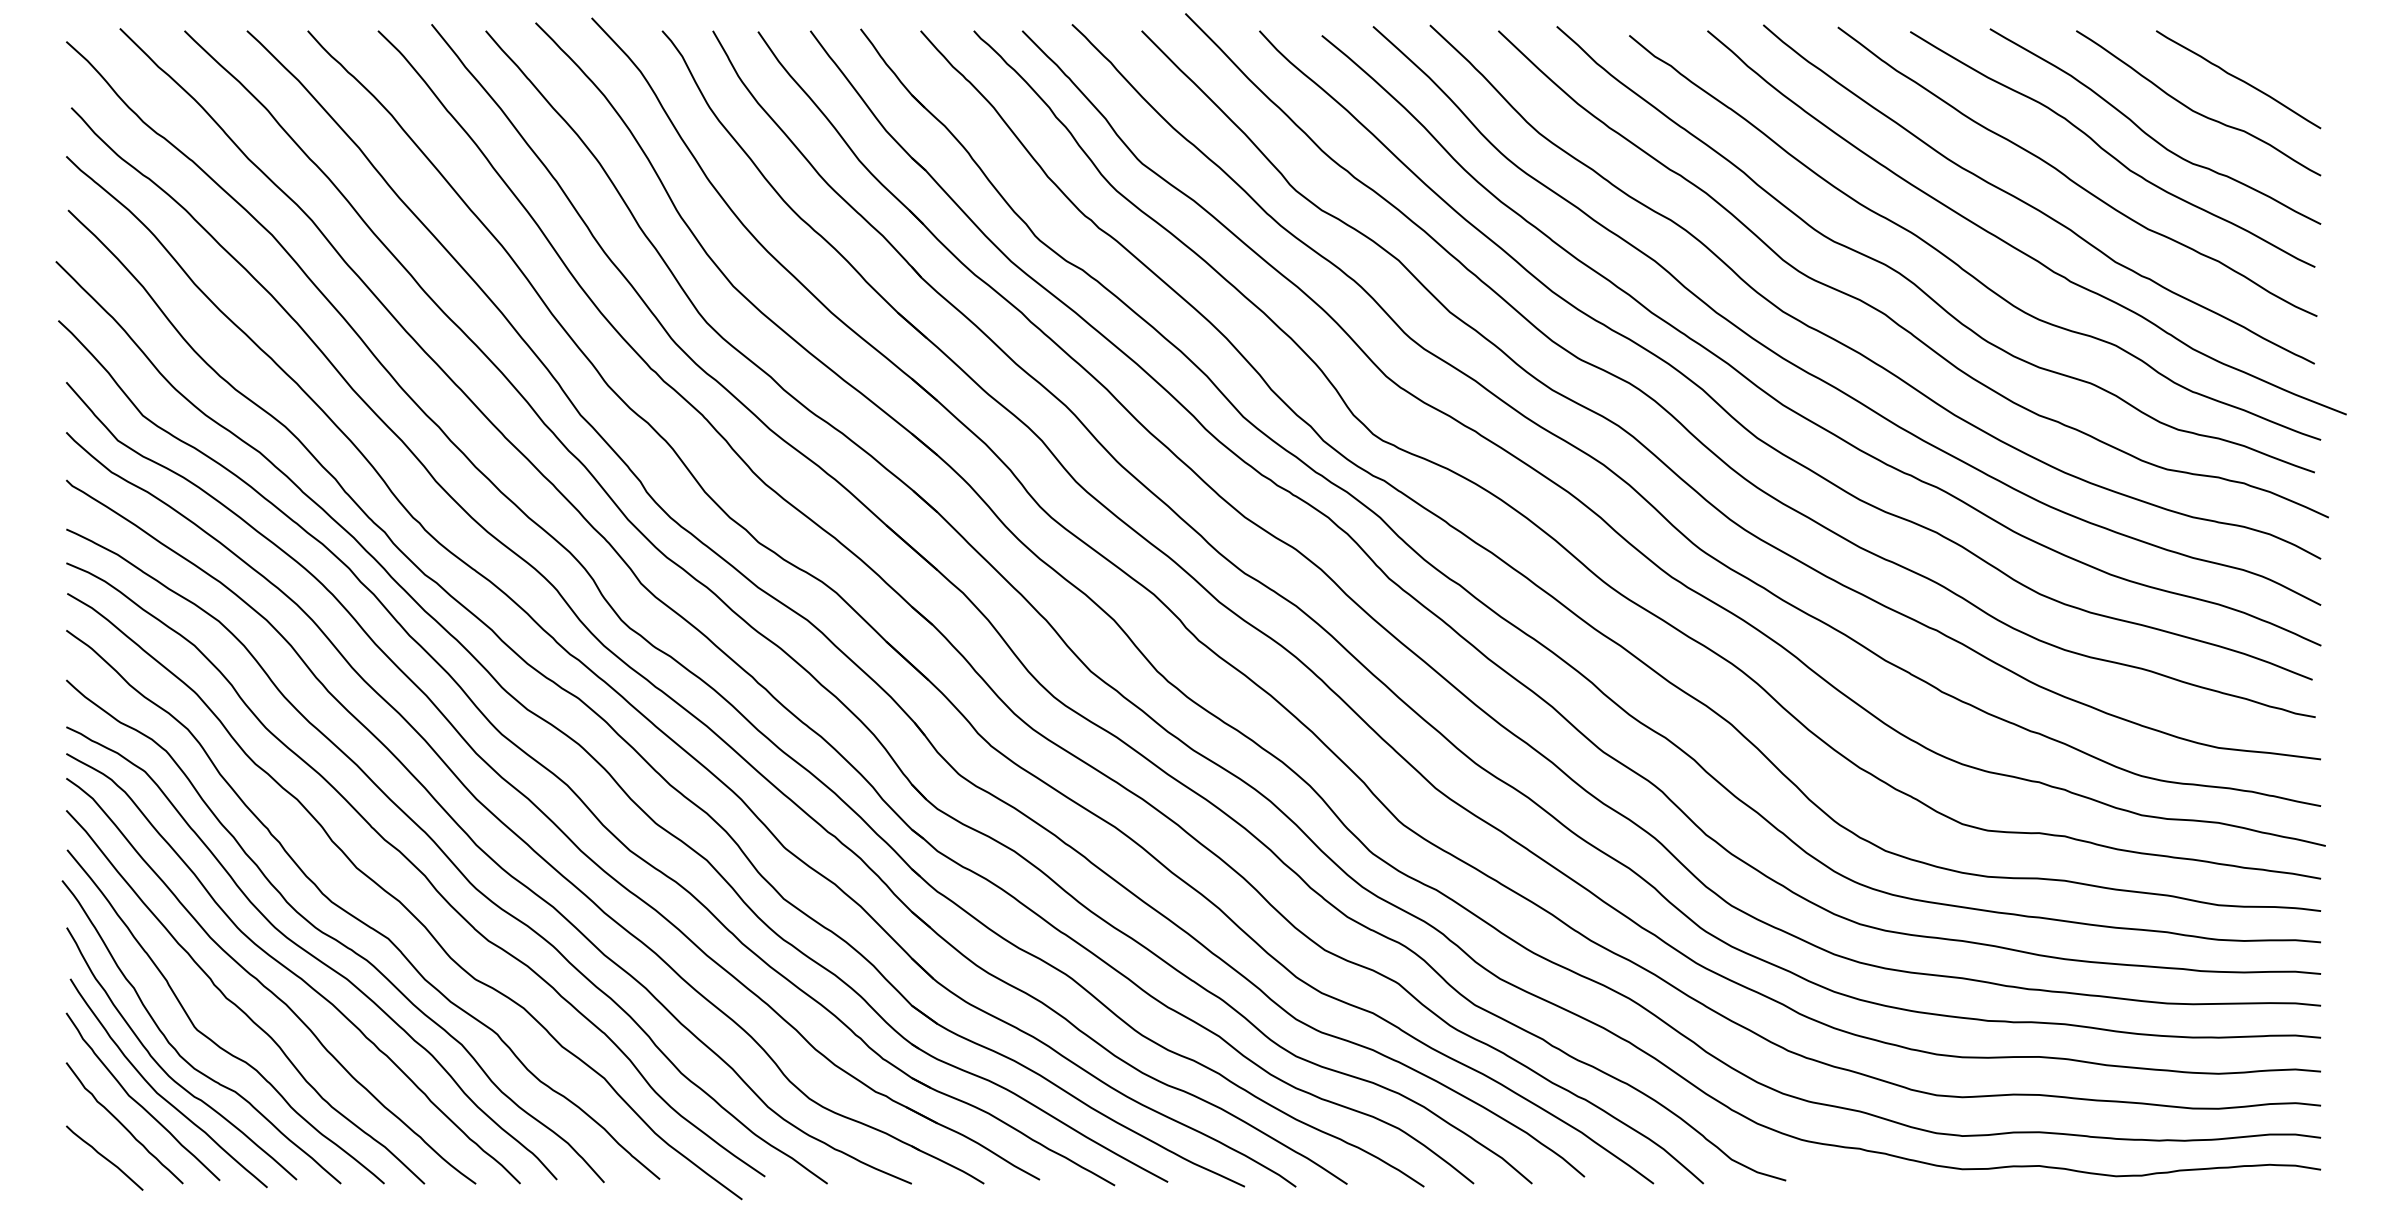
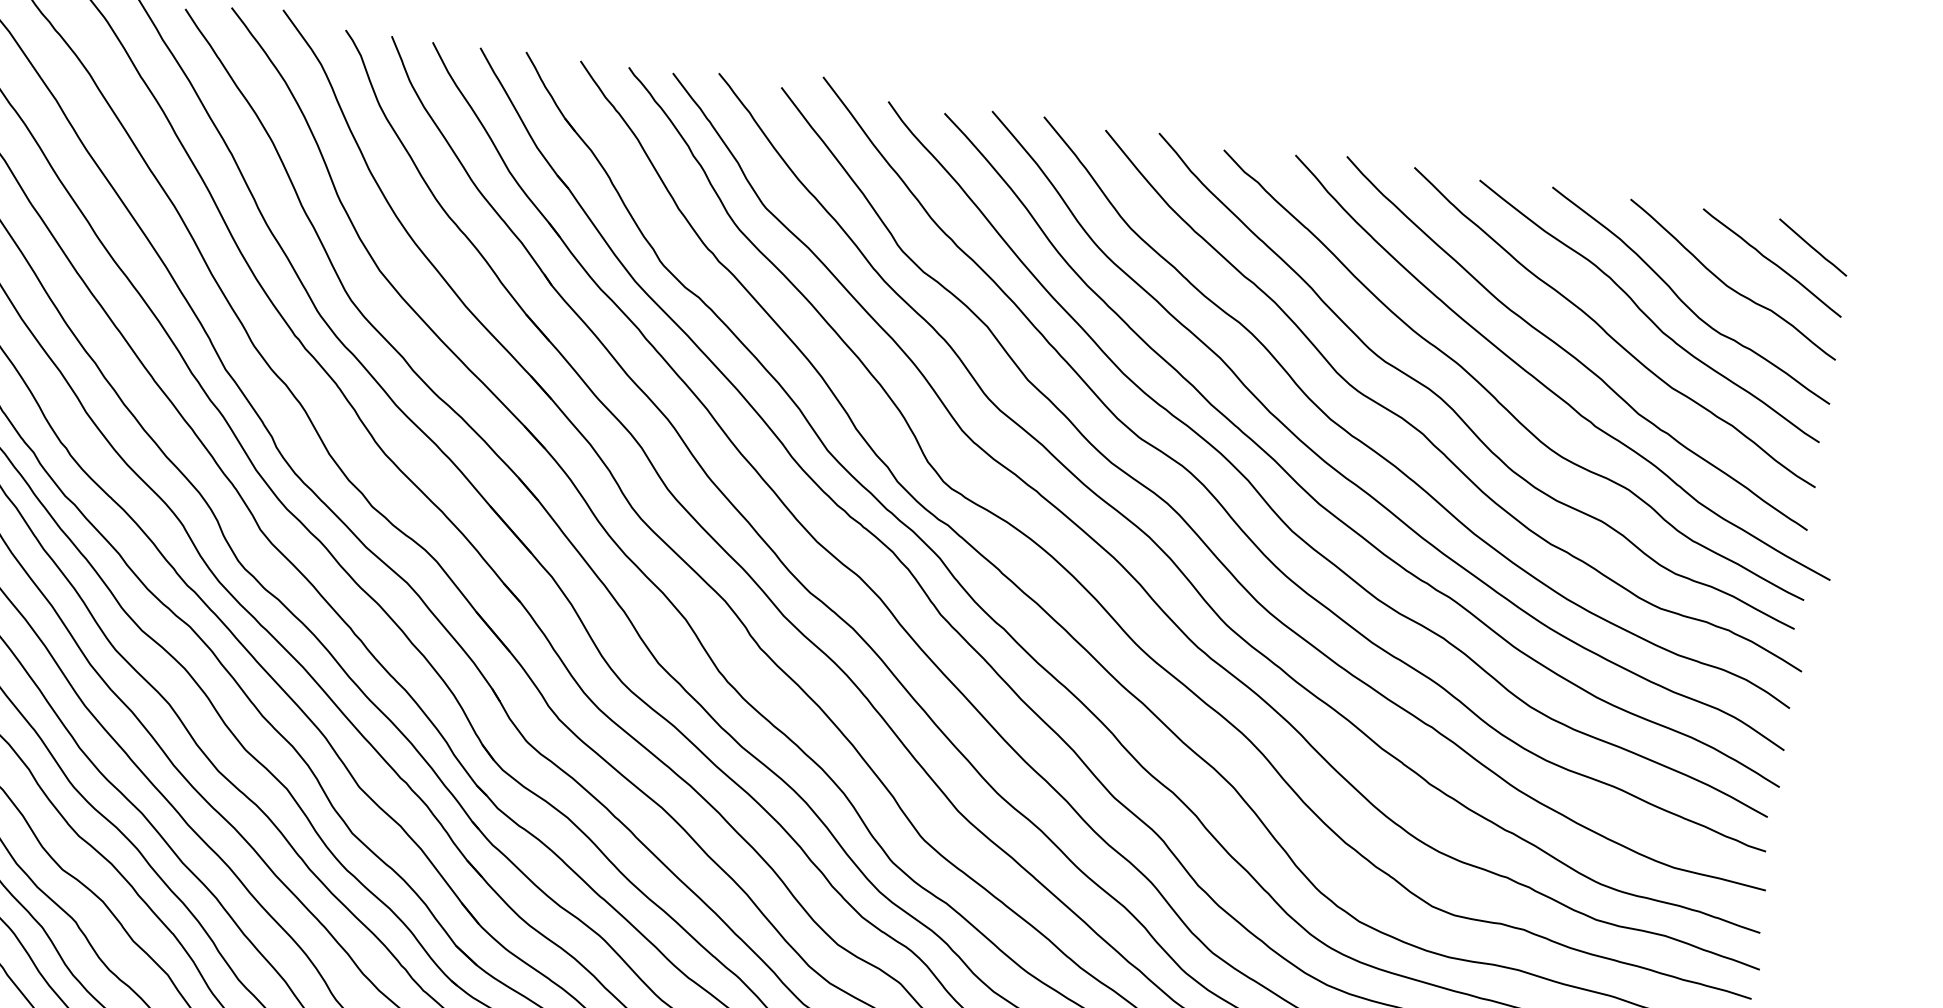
line: (2280, 56) -> (1813, 246), added

